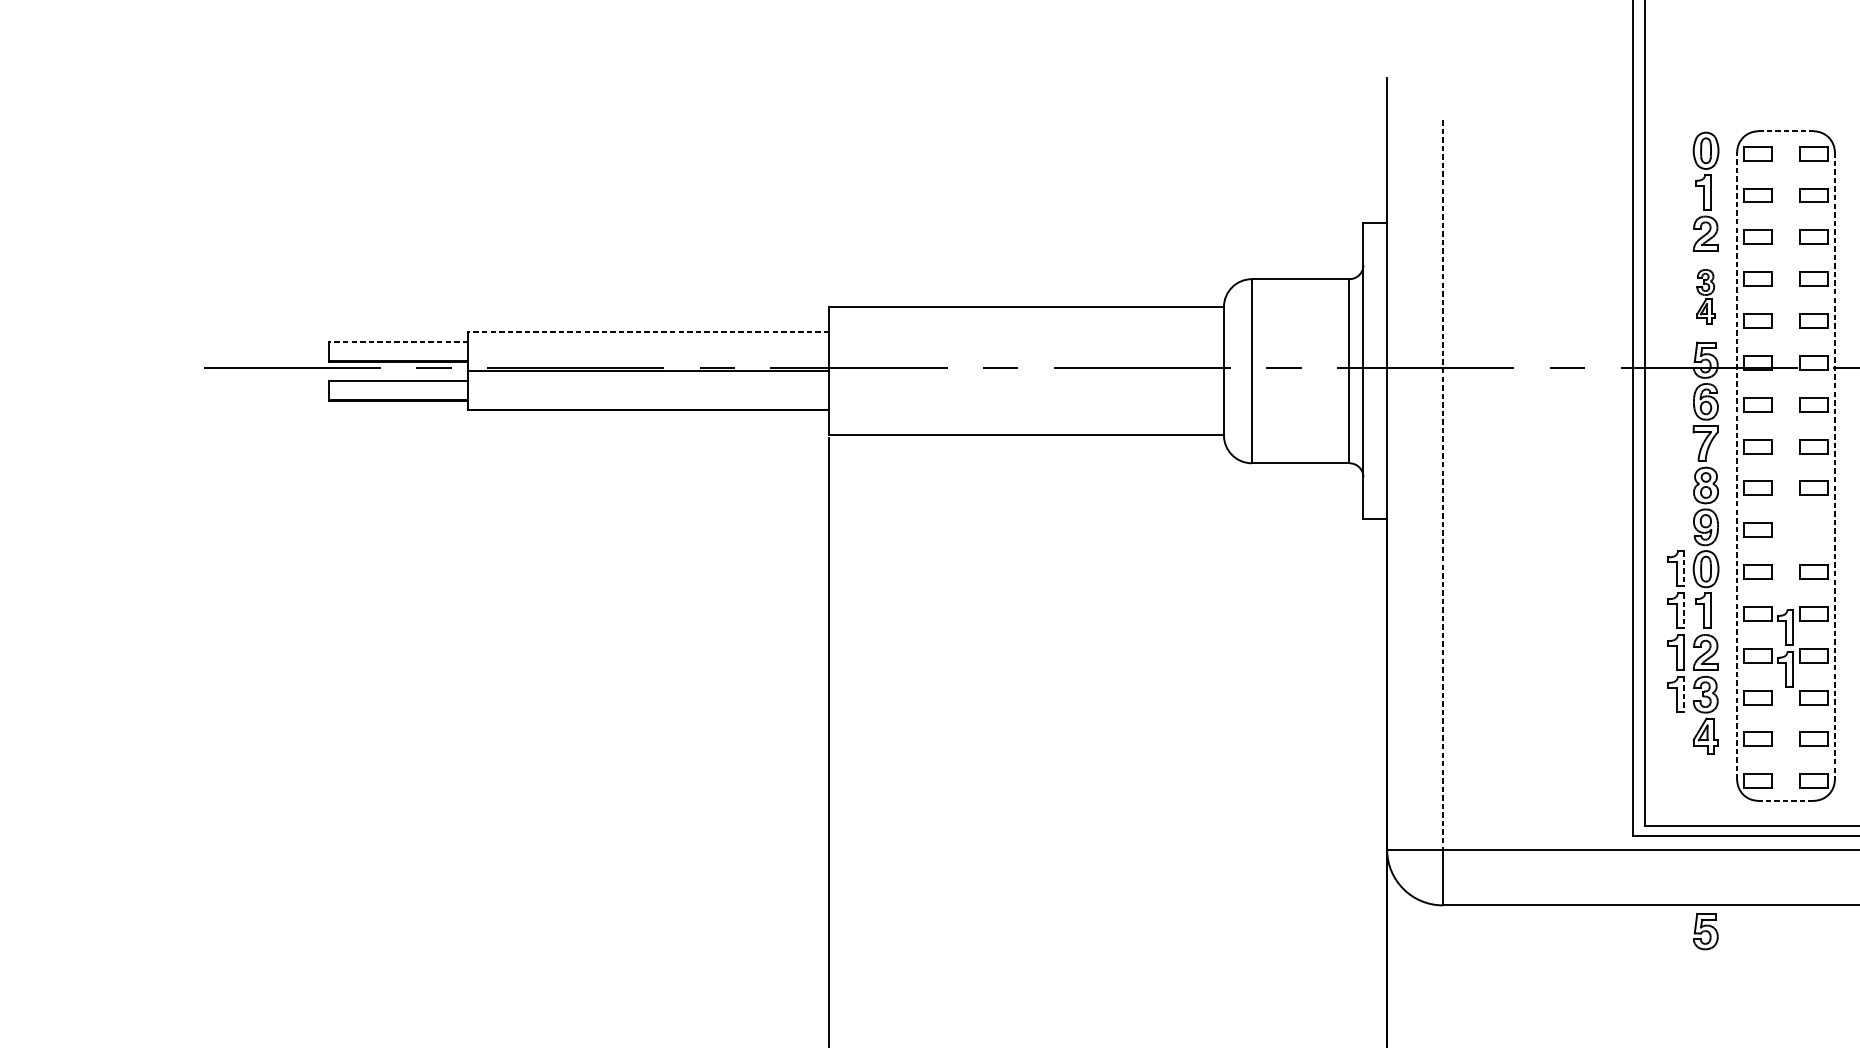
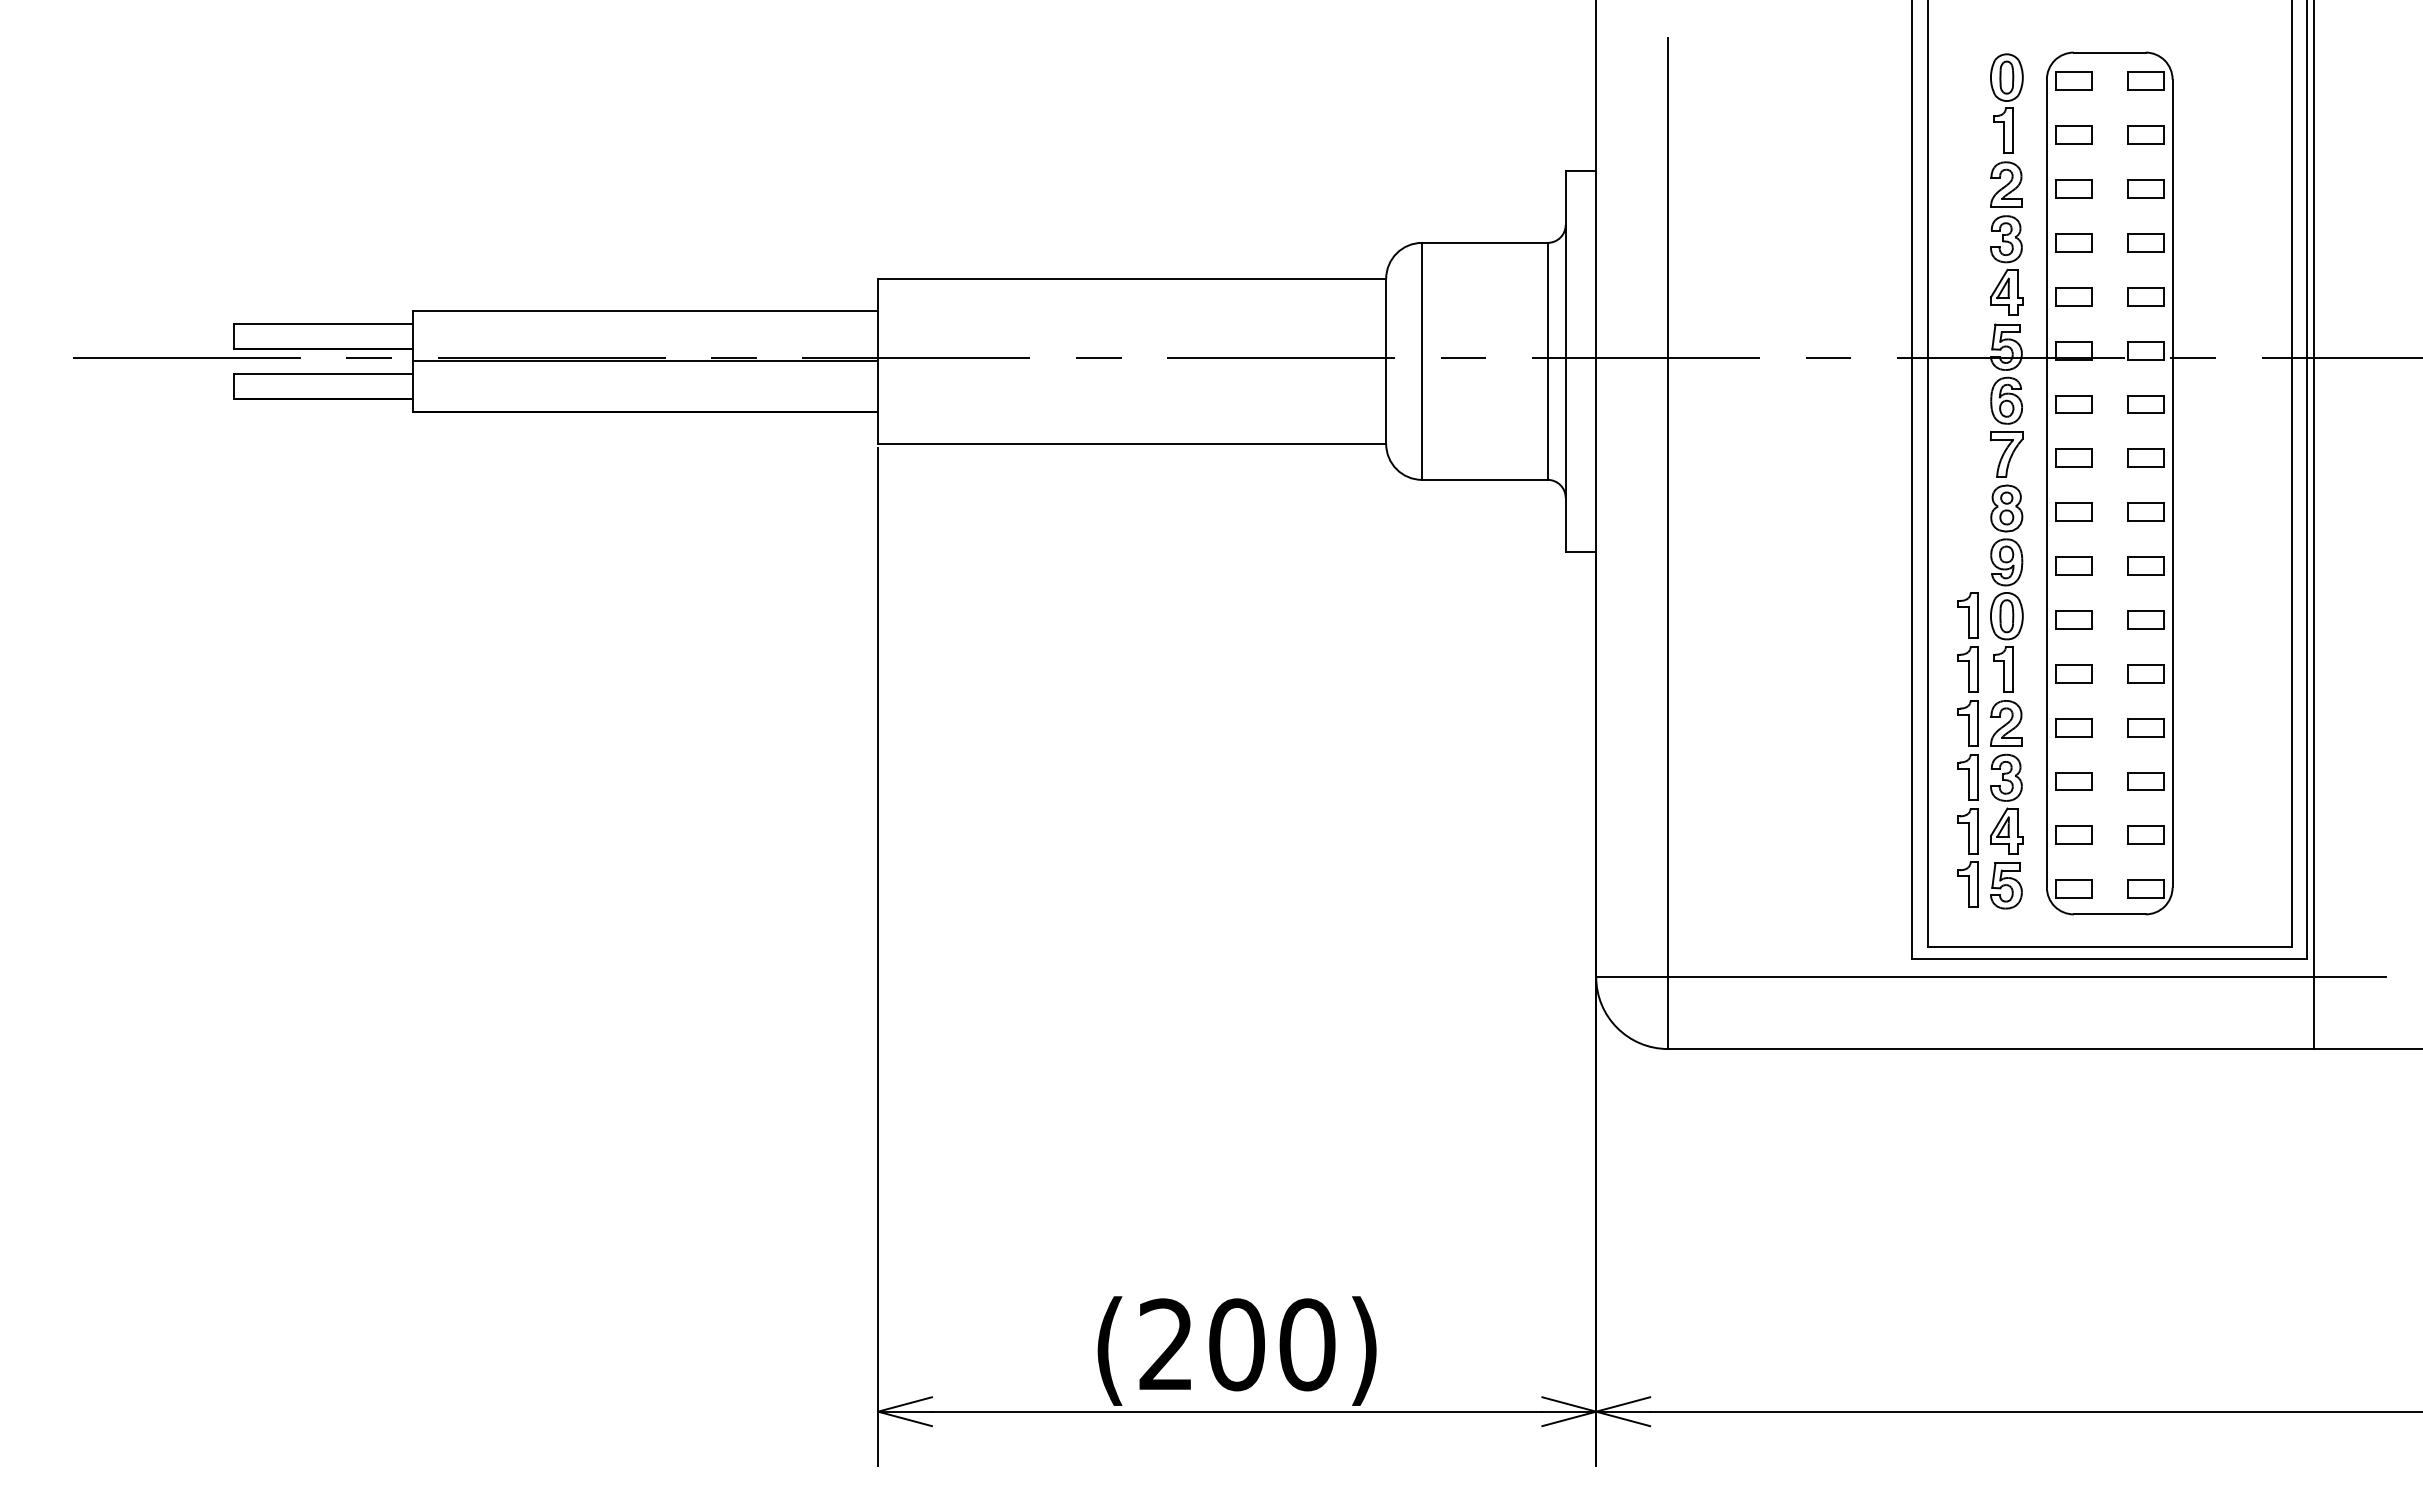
line: (1785, 131) -> (2109, 52), dashed -> solid
part: (1705, 296) -> (2006, 265), size x1.43
line: (648, 332) -> (645, 311), dashed -> solid
line: (398, 341) -> (323, 323), dashed -> solid
line: (1736, 466) -> (2046, 483), dashed -> solid
line: (1834, 466) -> (2172, 483), dashed -> solid
line: (1443, 485) -> (1668, 508), dashed -> solid
part: (1813, 529) -> (2145, 565), added
line: (1683, 569) -> (1977, 616), dashed -> solid
line: (1683, 611) -> (1977, 670), dashed -> solid
part: (1785, 647) -> (1967, 857), moved
line: (1683, 694) -> (1977, 777), dashed -> solid
line: (1785, 800) -> (2109, 914), dashed -> solid
part: (1705, 931) -> (2006, 885), moved

